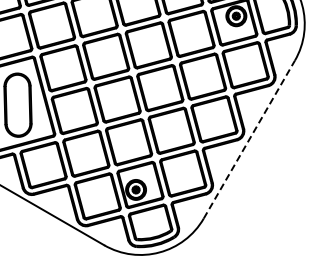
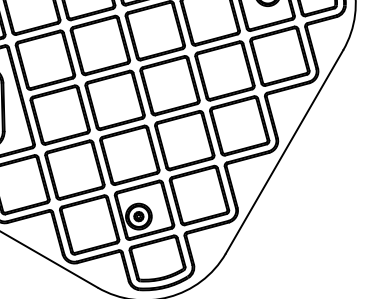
line: (249, 139) -> (284, 151), dashed -> solid

